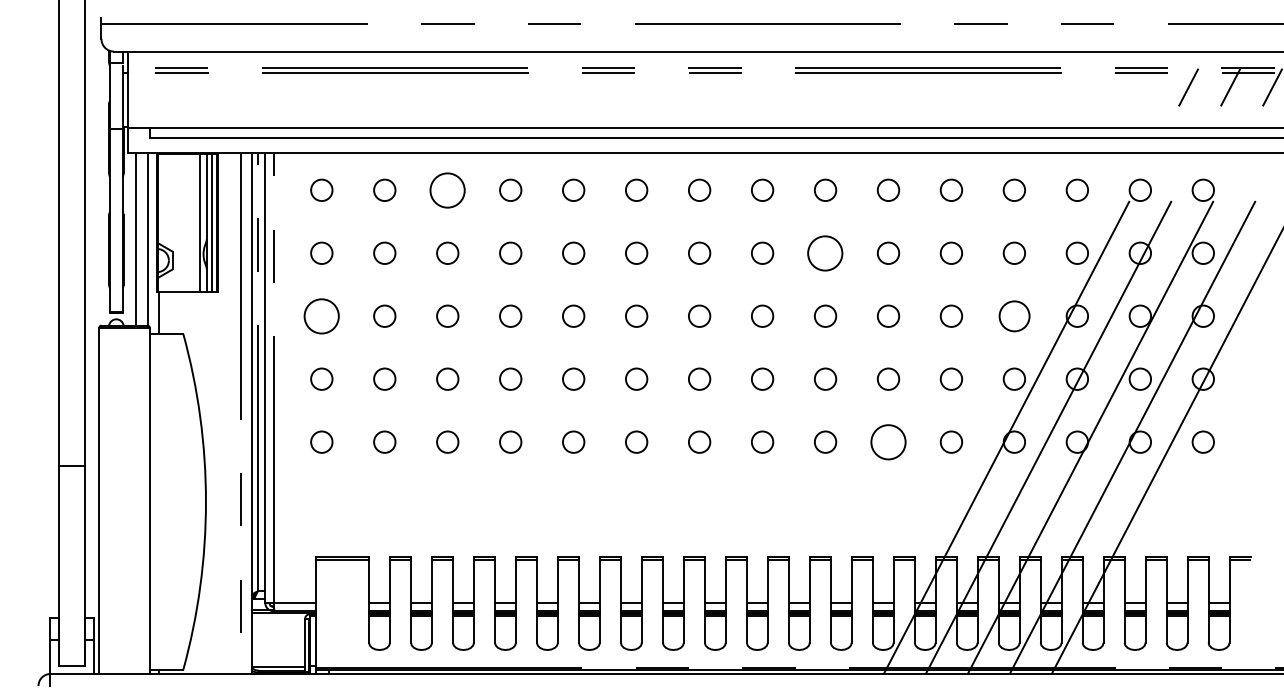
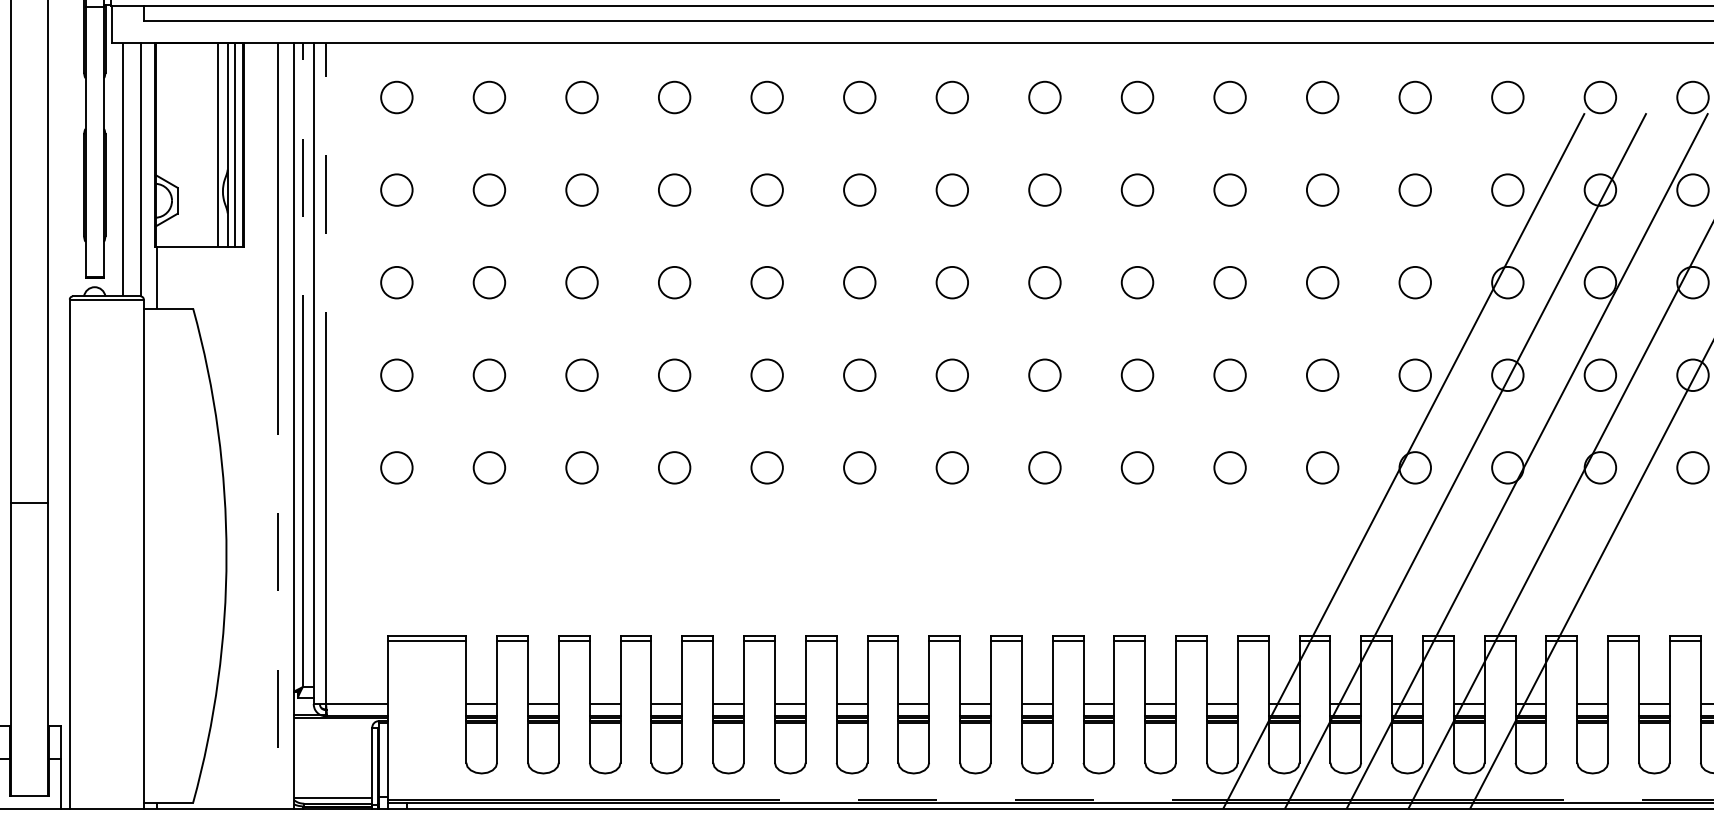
circle: (447, 189) -> (581, 96), size x0.62
circle: (825, 252) -> (1137, 188), size x0.62
circle: (321, 315) -> (396, 281), size x0.62
circle: (1013, 315) -> (1413, 281), size x0.71
circle: (888, 441) -> (1230, 466), size x0.62

